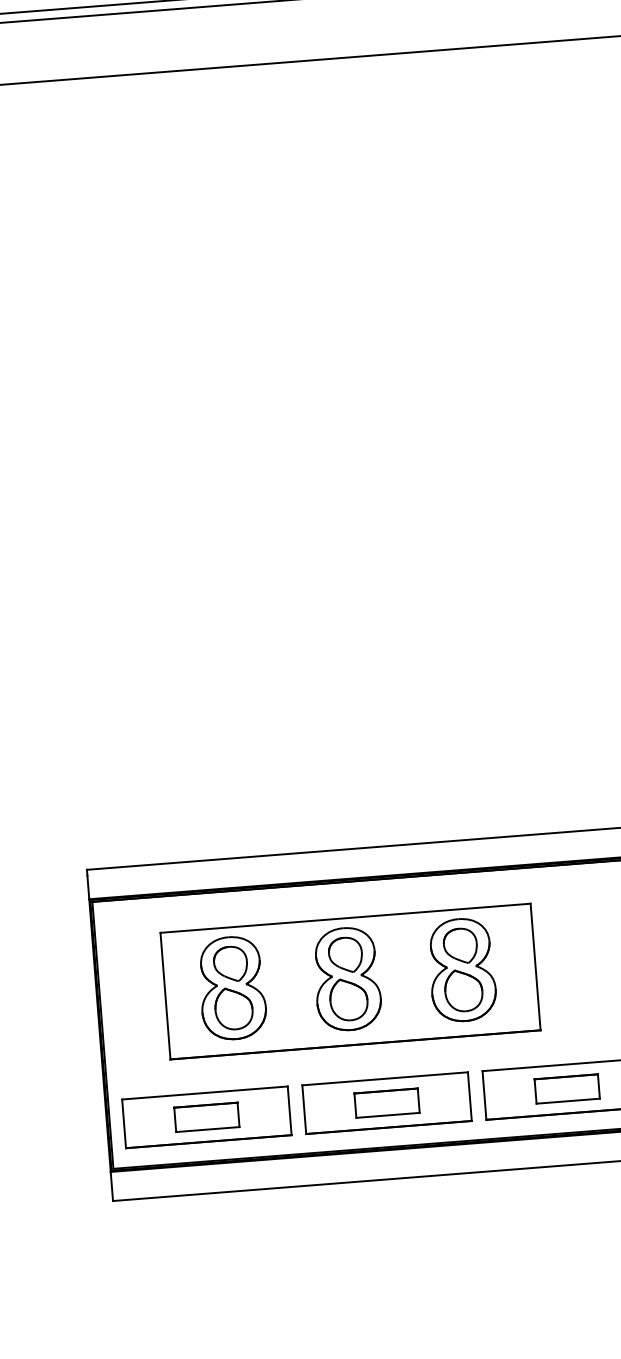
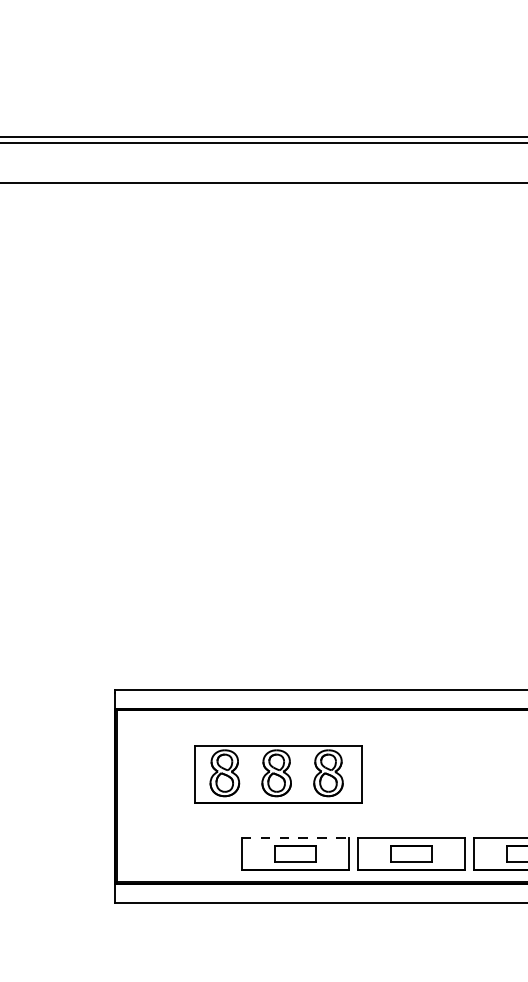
part: (349, 981) -> (277, 774), size x0.7
line: (385, 1078) -> (295, 838), solid -> dashed
part: (207, 1116) -> (179, 853), removed

